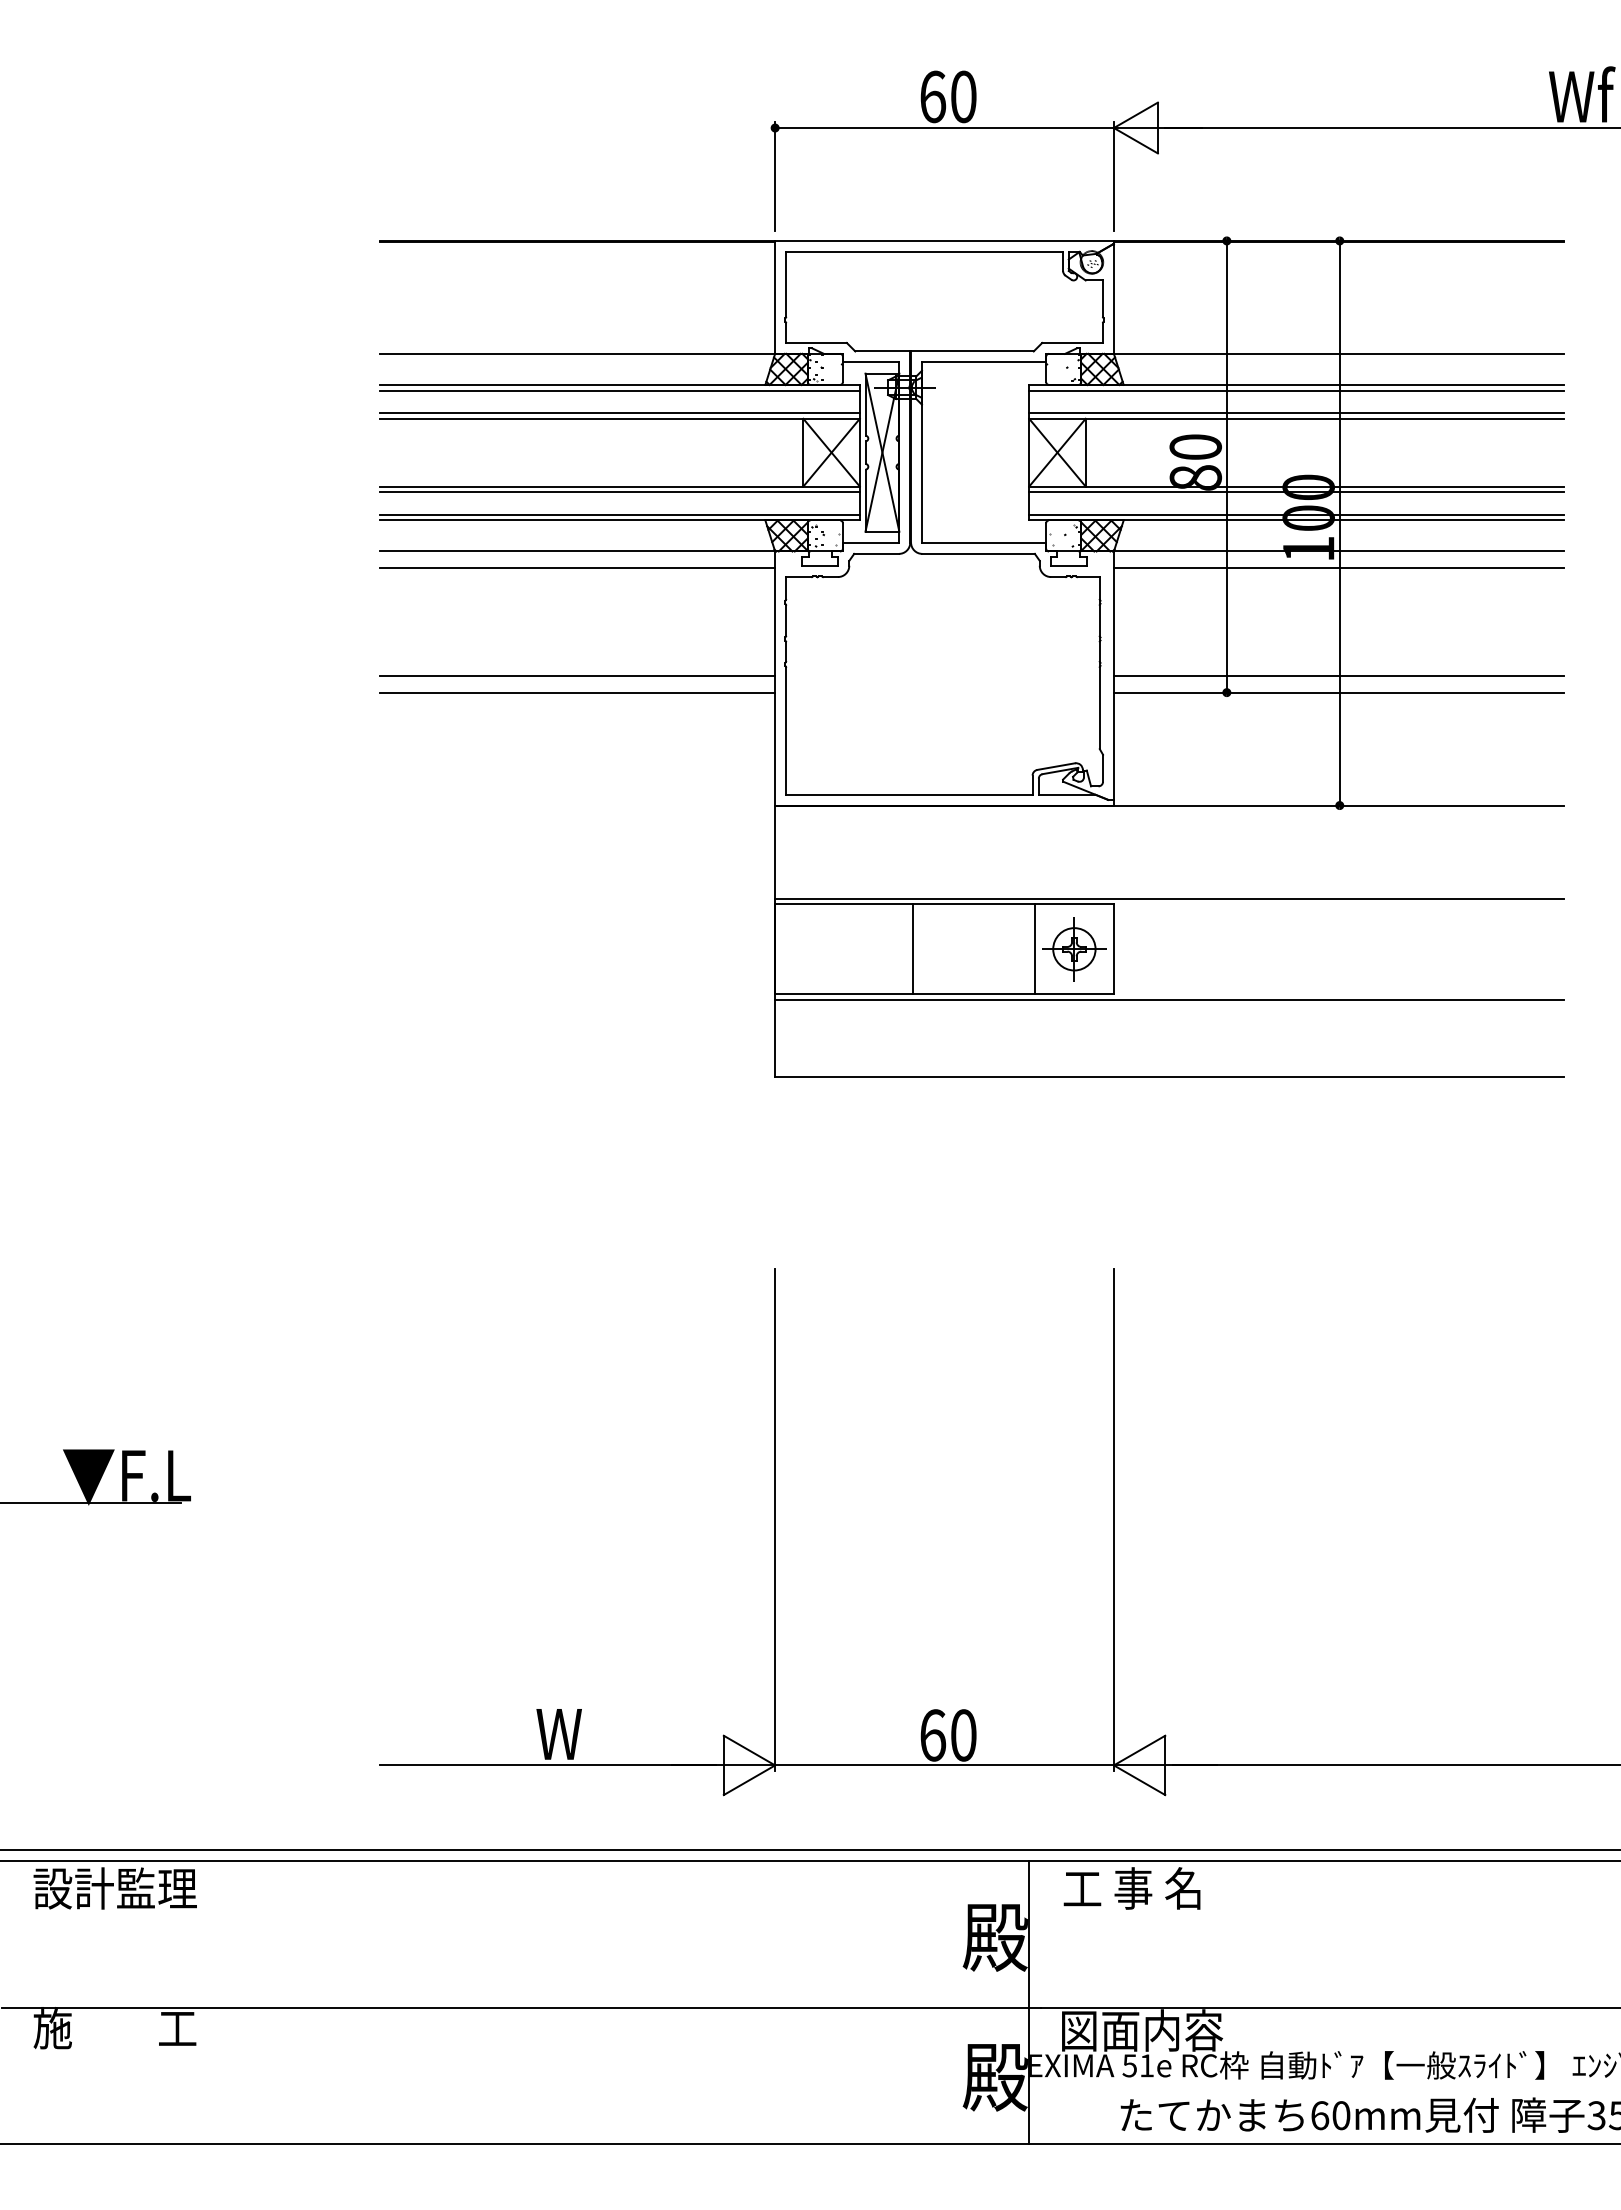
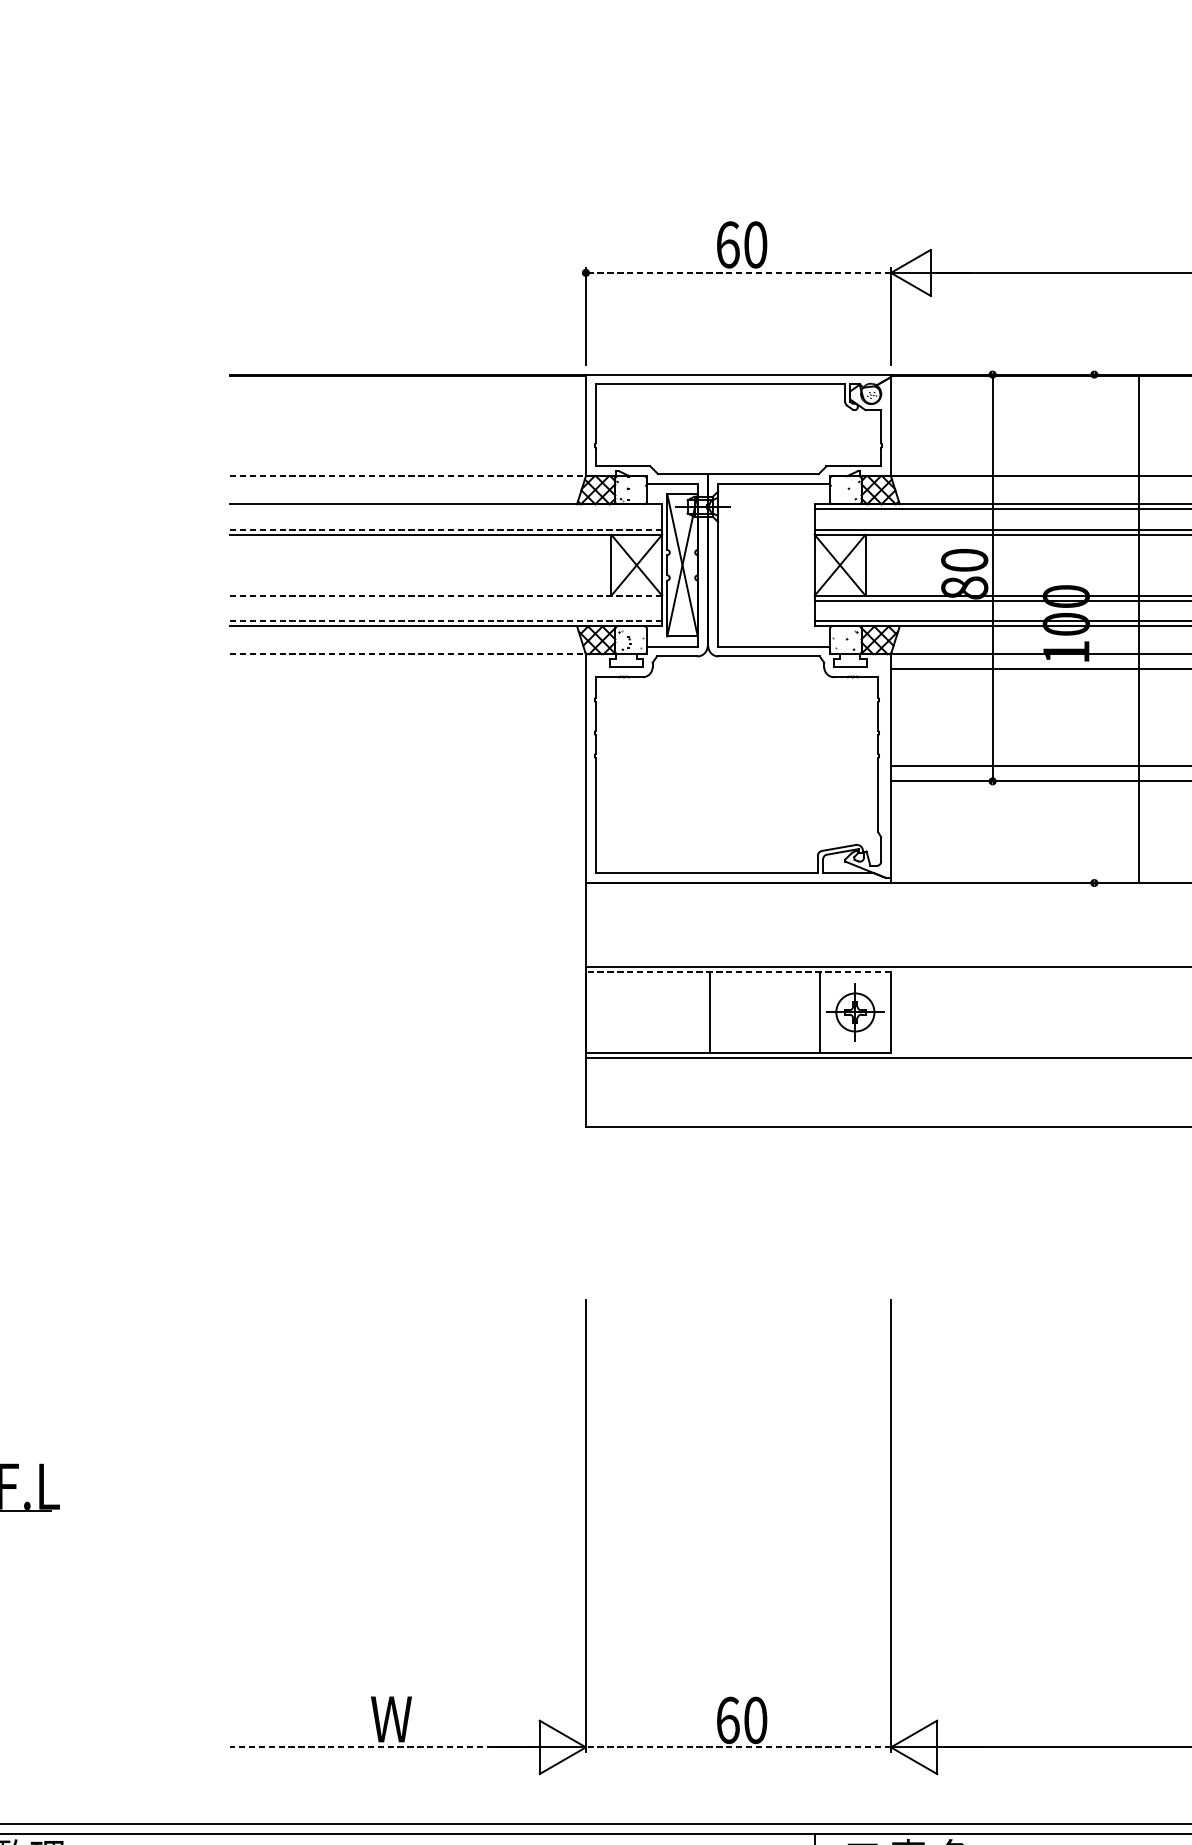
line: (944, 128) -> (738, 273), solid -> dashed
line: (577, 353) -> (407, 475), solid -> dashed
line: (619, 390) -> (445, 509), removed
line: (619, 413) -> (445, 529), solid -> dashed
line: (619, 486) -> (445, 595), solid -> dashed
line: (619, 492) -> (445, 601), removed
line: (619, 514) -> (445, 620), solid -> dashed
line: (1339, 522) -> (1139, 628), moved
line: (577, 551) -> (407, 654), solid -> dashed
line: (577, 568) -> (407, 669), removed
line: (577, 675) -> (407, 765), removed
line: (577, 692) -> (407, 781), removed
line: (944, 904) -> (738, 972), solid -> dashed
line: (547, 1765) -> (380, 1747), solid -> dashed
line: (944, 1765) -> (738, 1747), solid -> dashed

